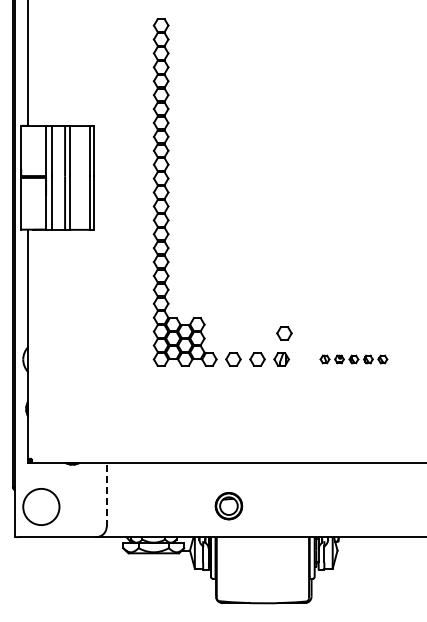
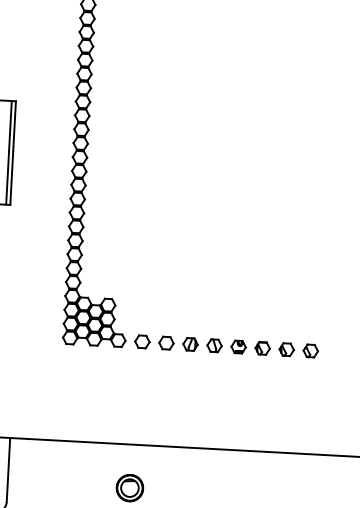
part: (284, 333) -> (194, 318), removed
part: (353, 359) -> (262, 348), size x1.67
line: (106, 494) -> (8, 469), dashed -> solid

